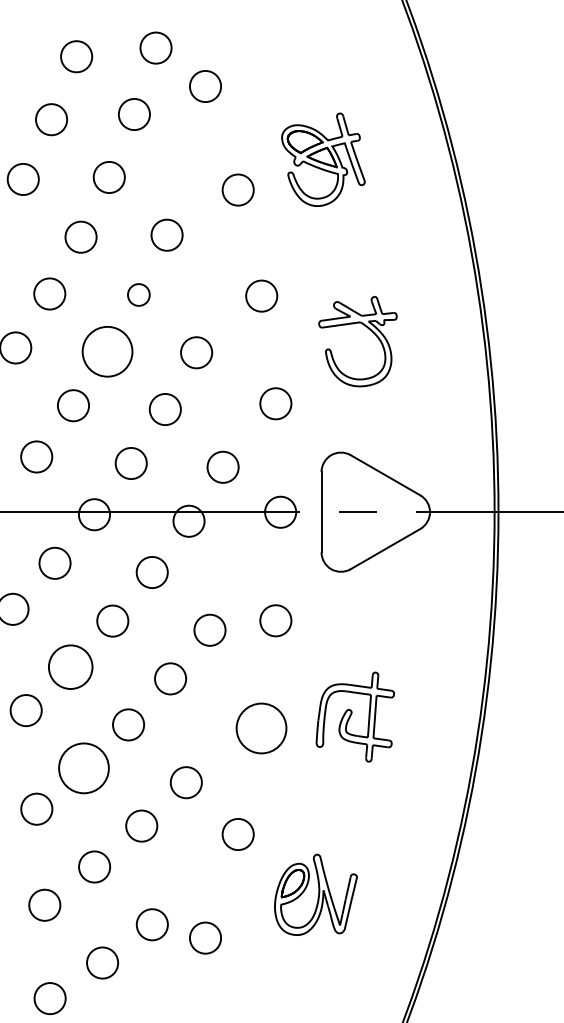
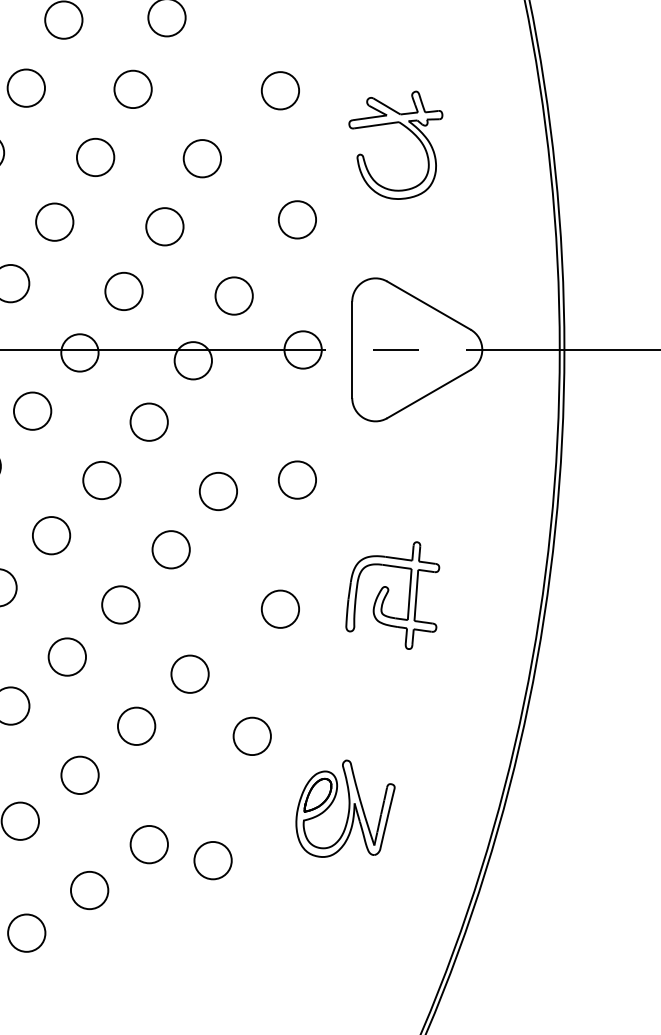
circle: (138, 294) -> (132, 88), size x1.43
circle: (107, 351) -> (95, 157), size x0.62
circle: (70, 666) -> (51, 534), size x0.71
circle: (261, 728) -> (280, 609), size x0.62
circle: (83, 767) -> (66, 656), size x0.62

